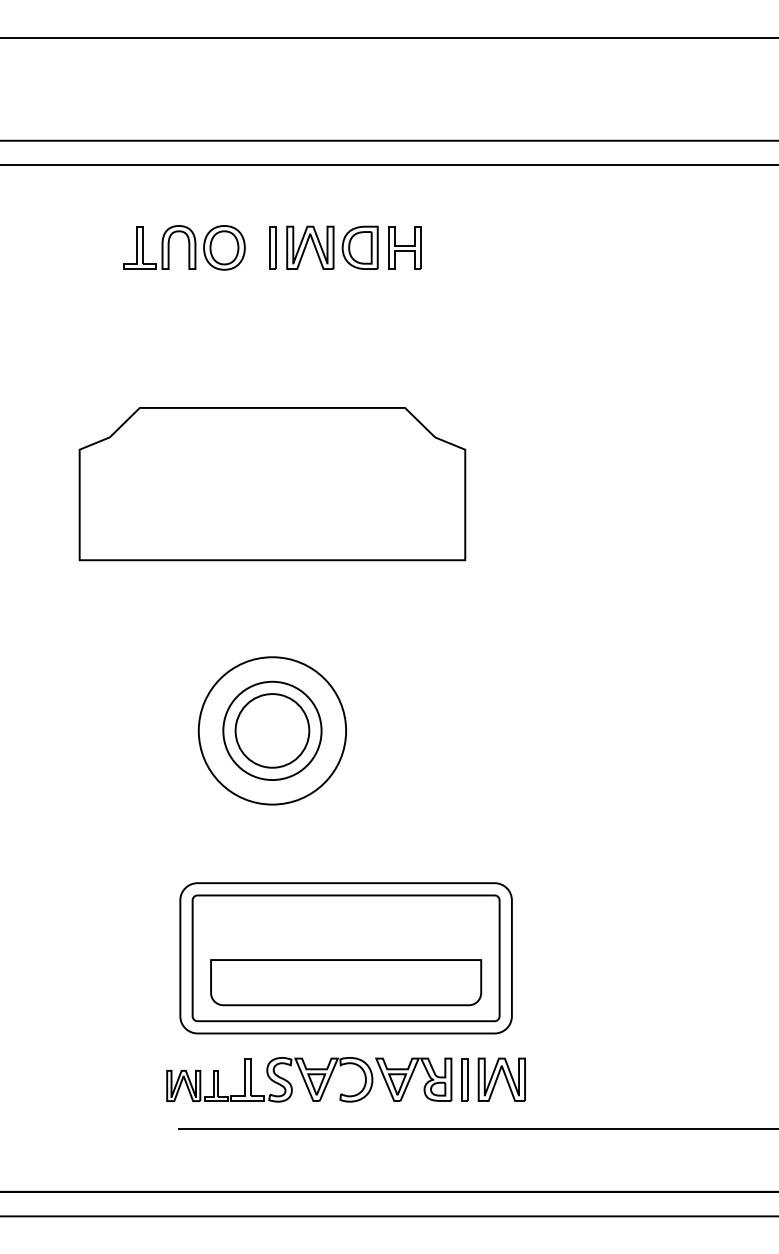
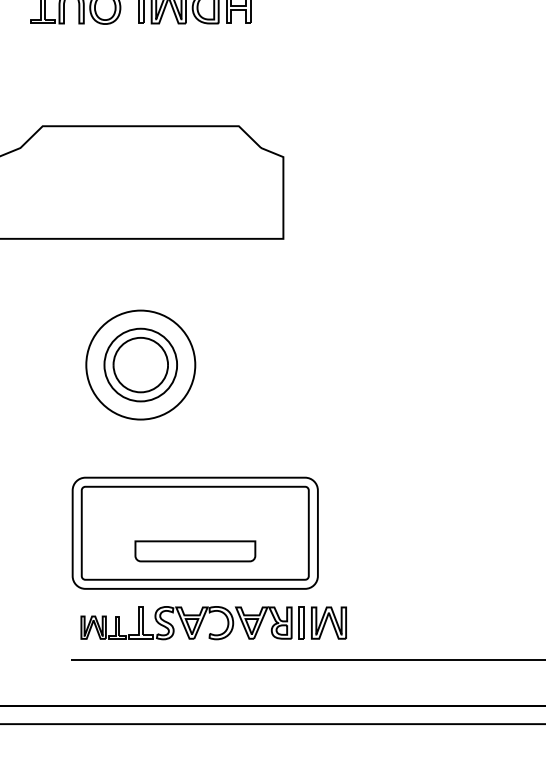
part: (346, 982) -> (195, 551), size x0.6
part: (340, 1066) -> (209, 613), moved

